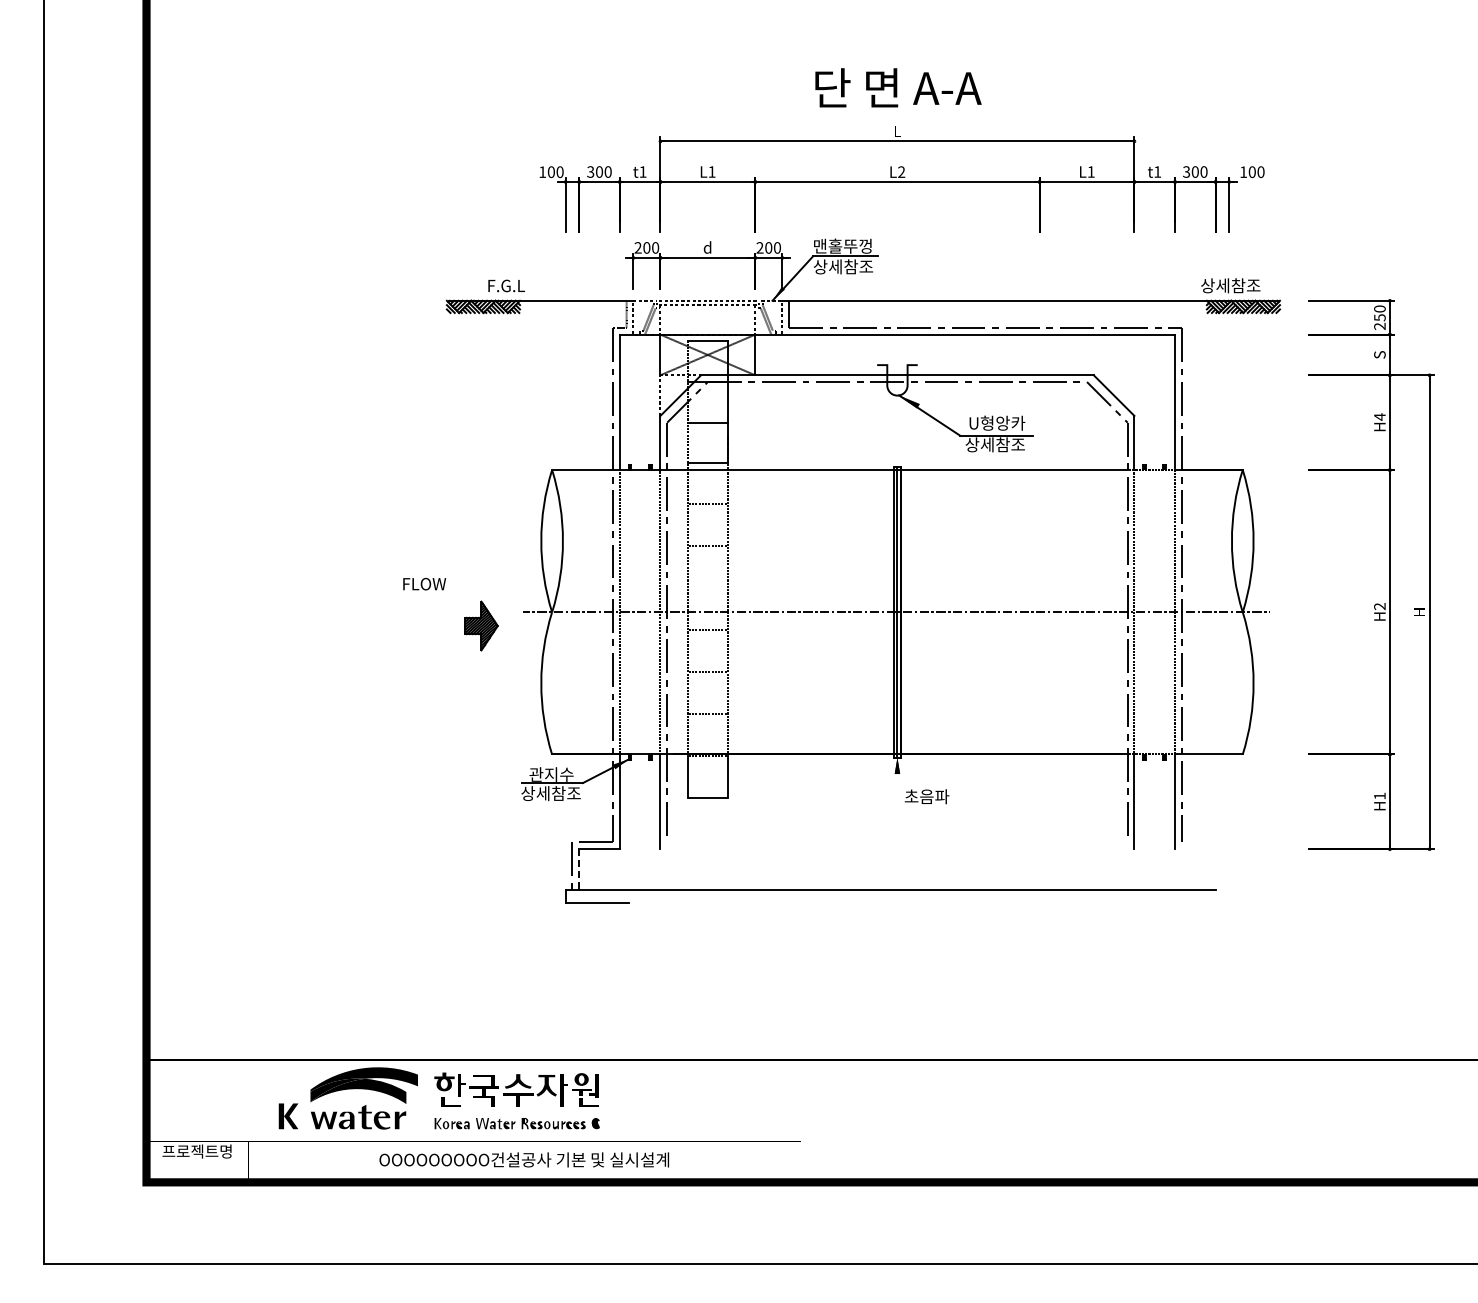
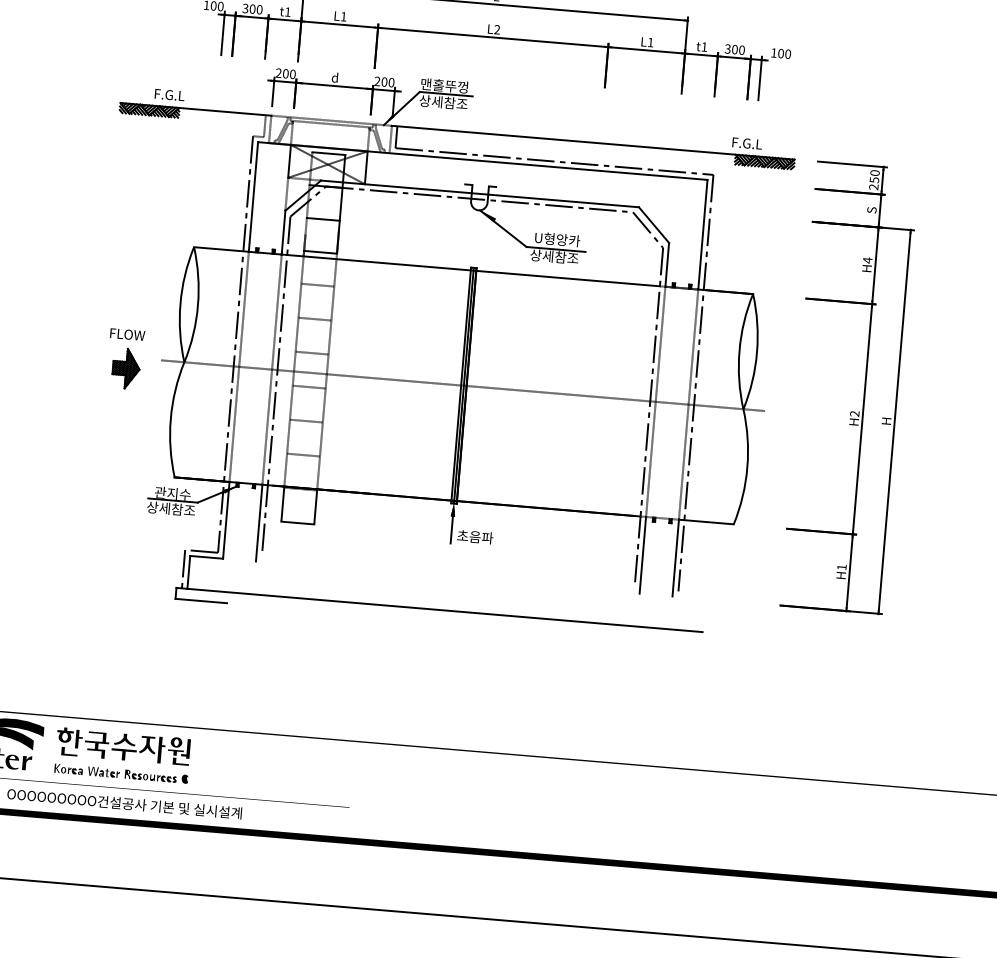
text: (1230, 285) -> (755, 143), 상세참조 -> F.G.L
text: (424, 584) -> (127, 334), moved
line: (707, 587) -> (311, 352), added
line: (897, 787) -> (452, 527), added
line: (579, 870) -> (188, 573), dashed -> solid

